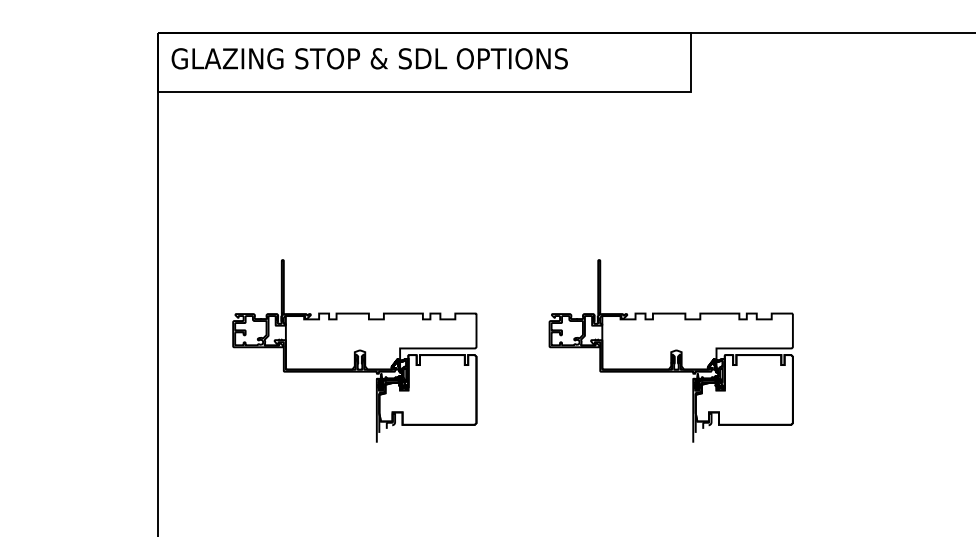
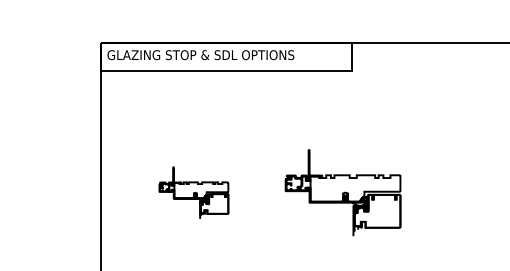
part: (354, 350) -> (193, 192), size x0.6

